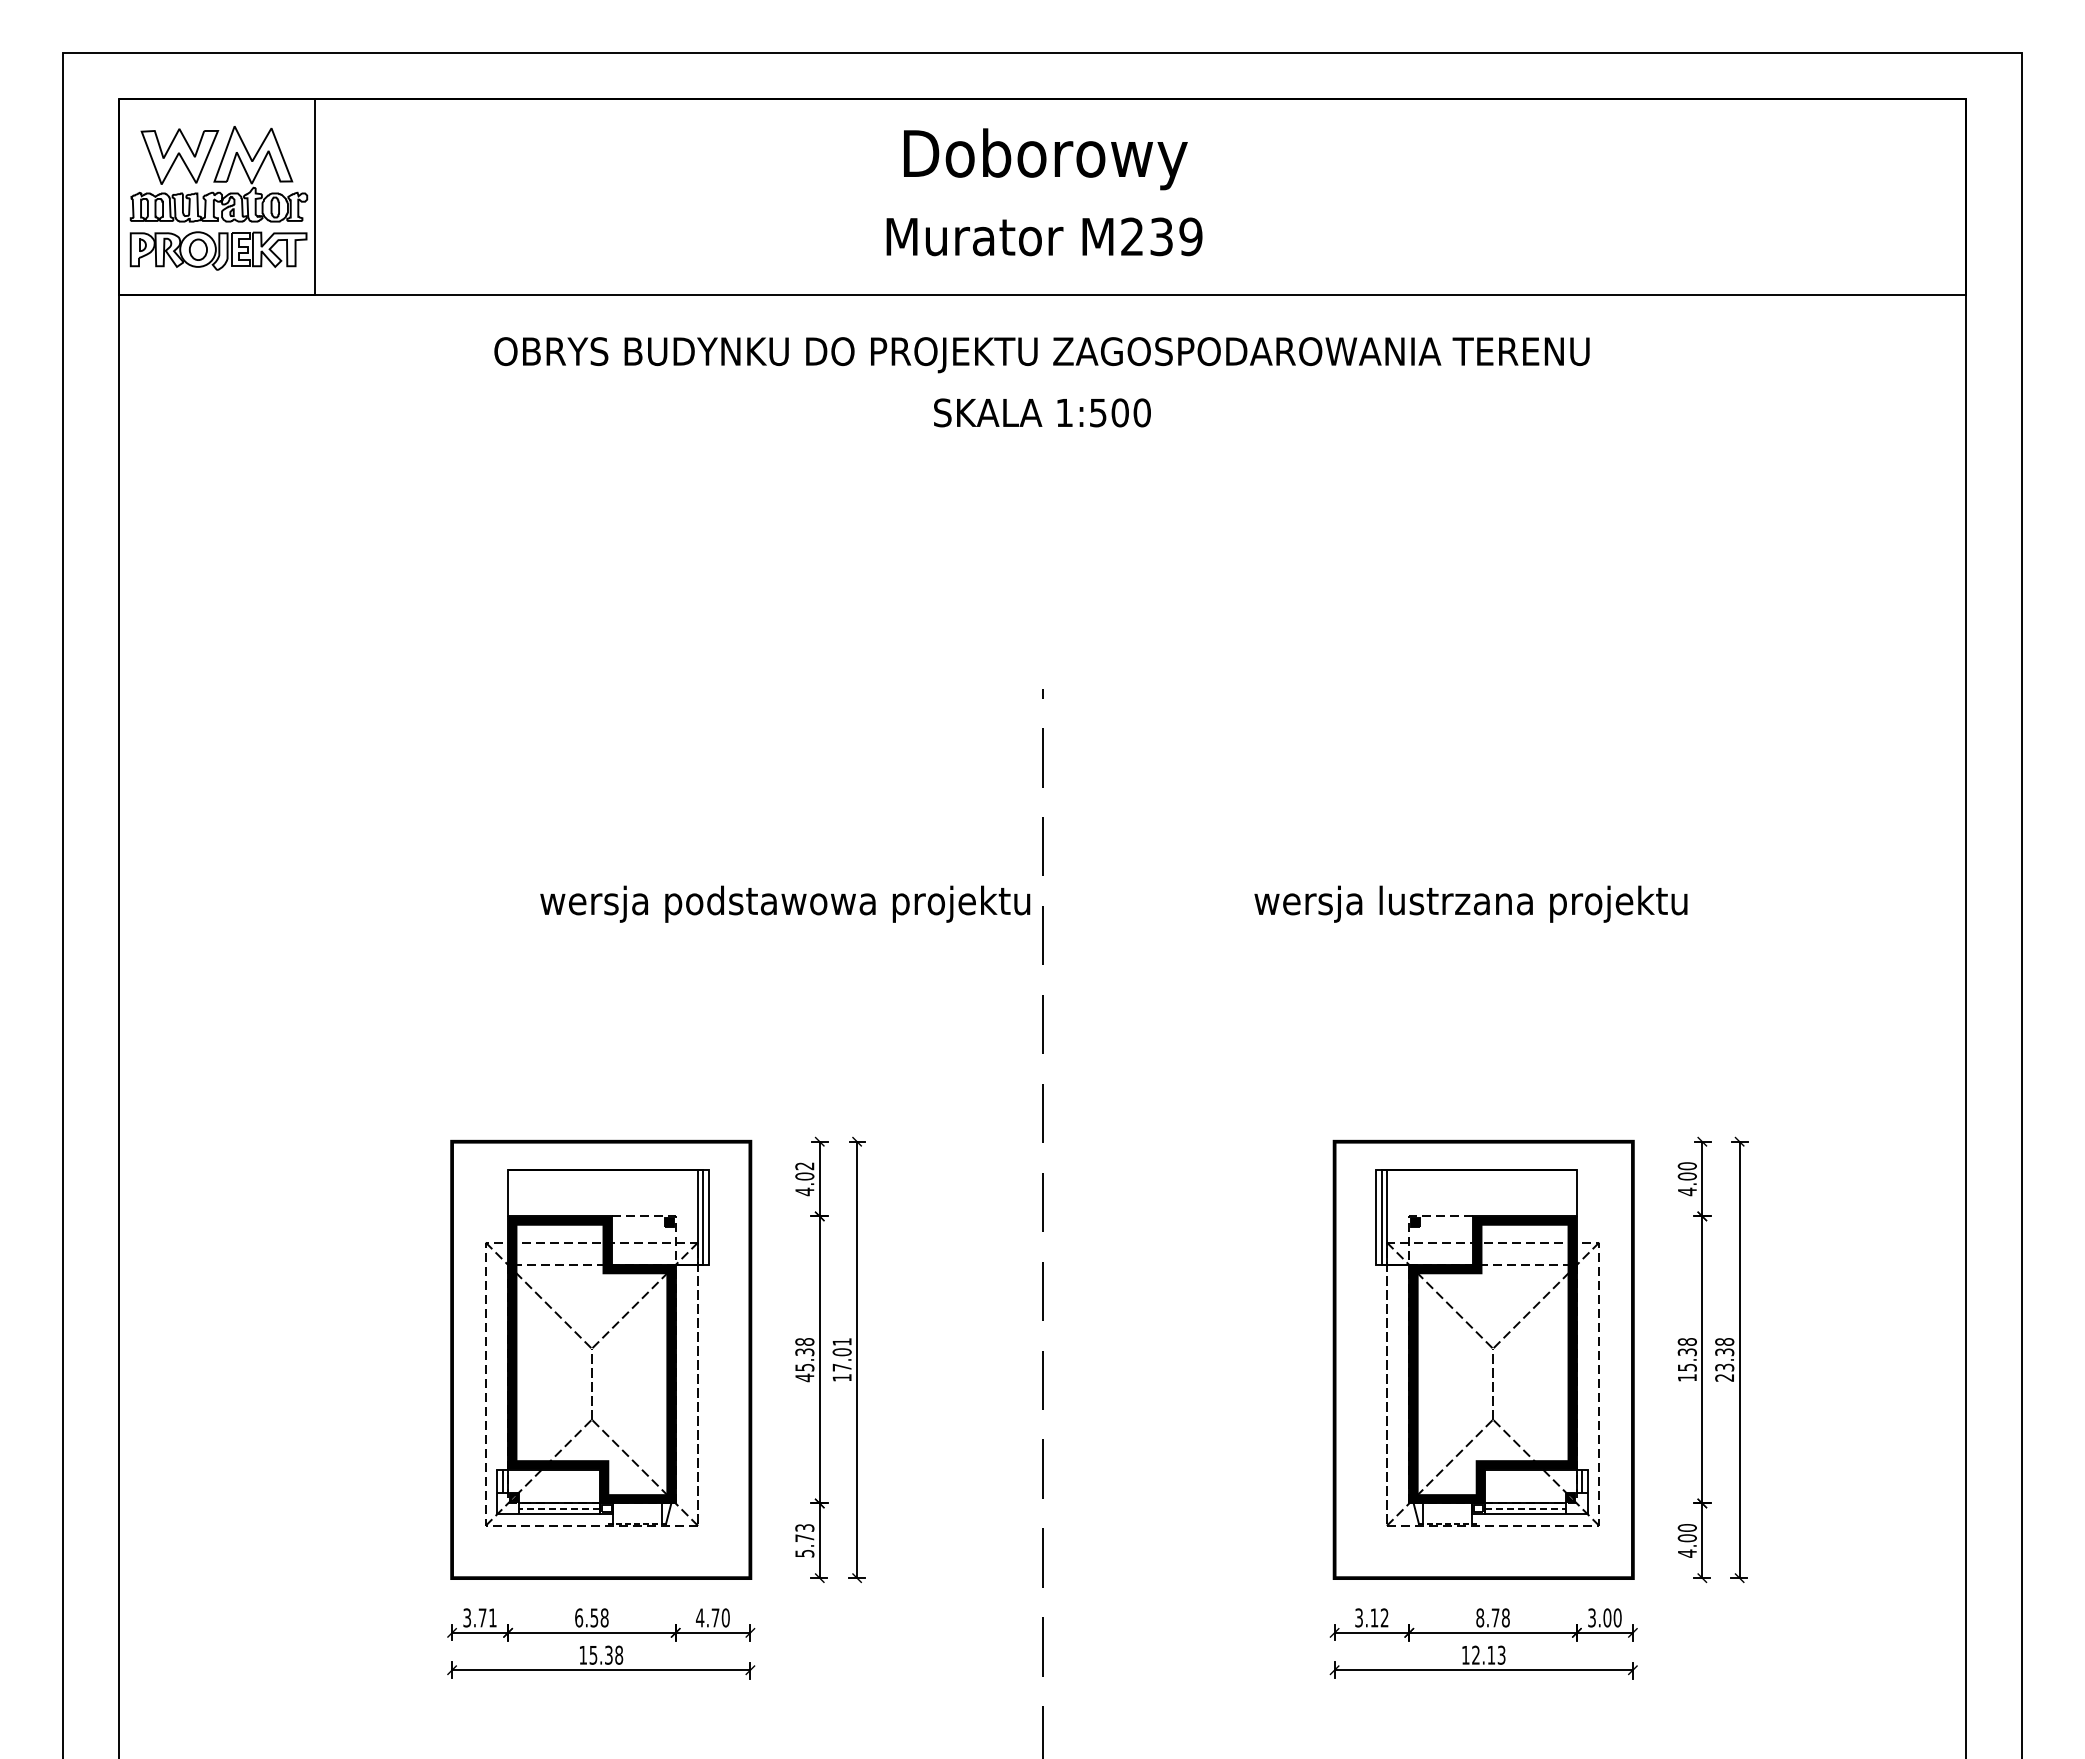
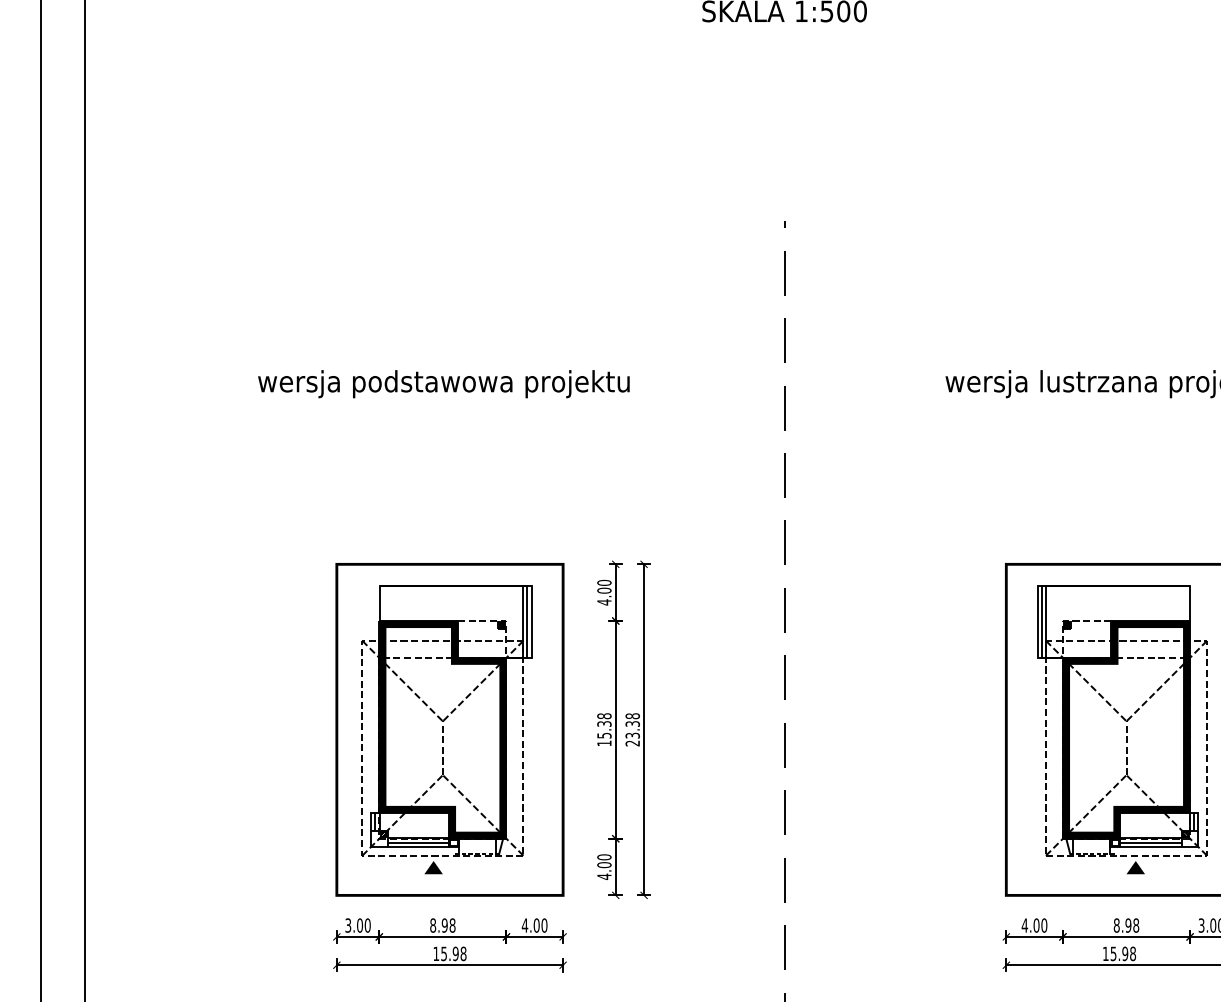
text: (785, 903) -> (444, 383), moved
text: (804, 1166) -> (604, 583), 4.02 -> 4.00
text: (841, 1359) -> (632, 729), 17.01 -> 23.38
text: (804, 1377) -> (604, 743), 45.38 -> 15.38
line: (559, 1508) -> (418, 842), dashed -> solid
line: (1525, 1508) -> (1151, 842), dashed -> solid
text: (804, 1540) -> (604, 866), 5.73 -> 4.00
fill: (579, 1541) -> (433, 867), added
fill: (1505, 1541) -> (1135, 867), added
text: (487, 1617) -> (363, 925), 3.71 -> 3.00
text: (586, 1617) -> (438, 925), 6.58 -> 8.98
text: (715, 1617) -> (536, 925), 4.70 -> 4.00
text: (1371, 1617) -> (1034, 925), 3.12 -> 4.00
text: (1495, 1617) -> (1128, 925), 8.78 -> 8.98
text: (608, 1654) -> (455, 953), 15.38 -> 15.98
text: (1488, 1654) -> (1123, 953), 12.13 -> 15.98

